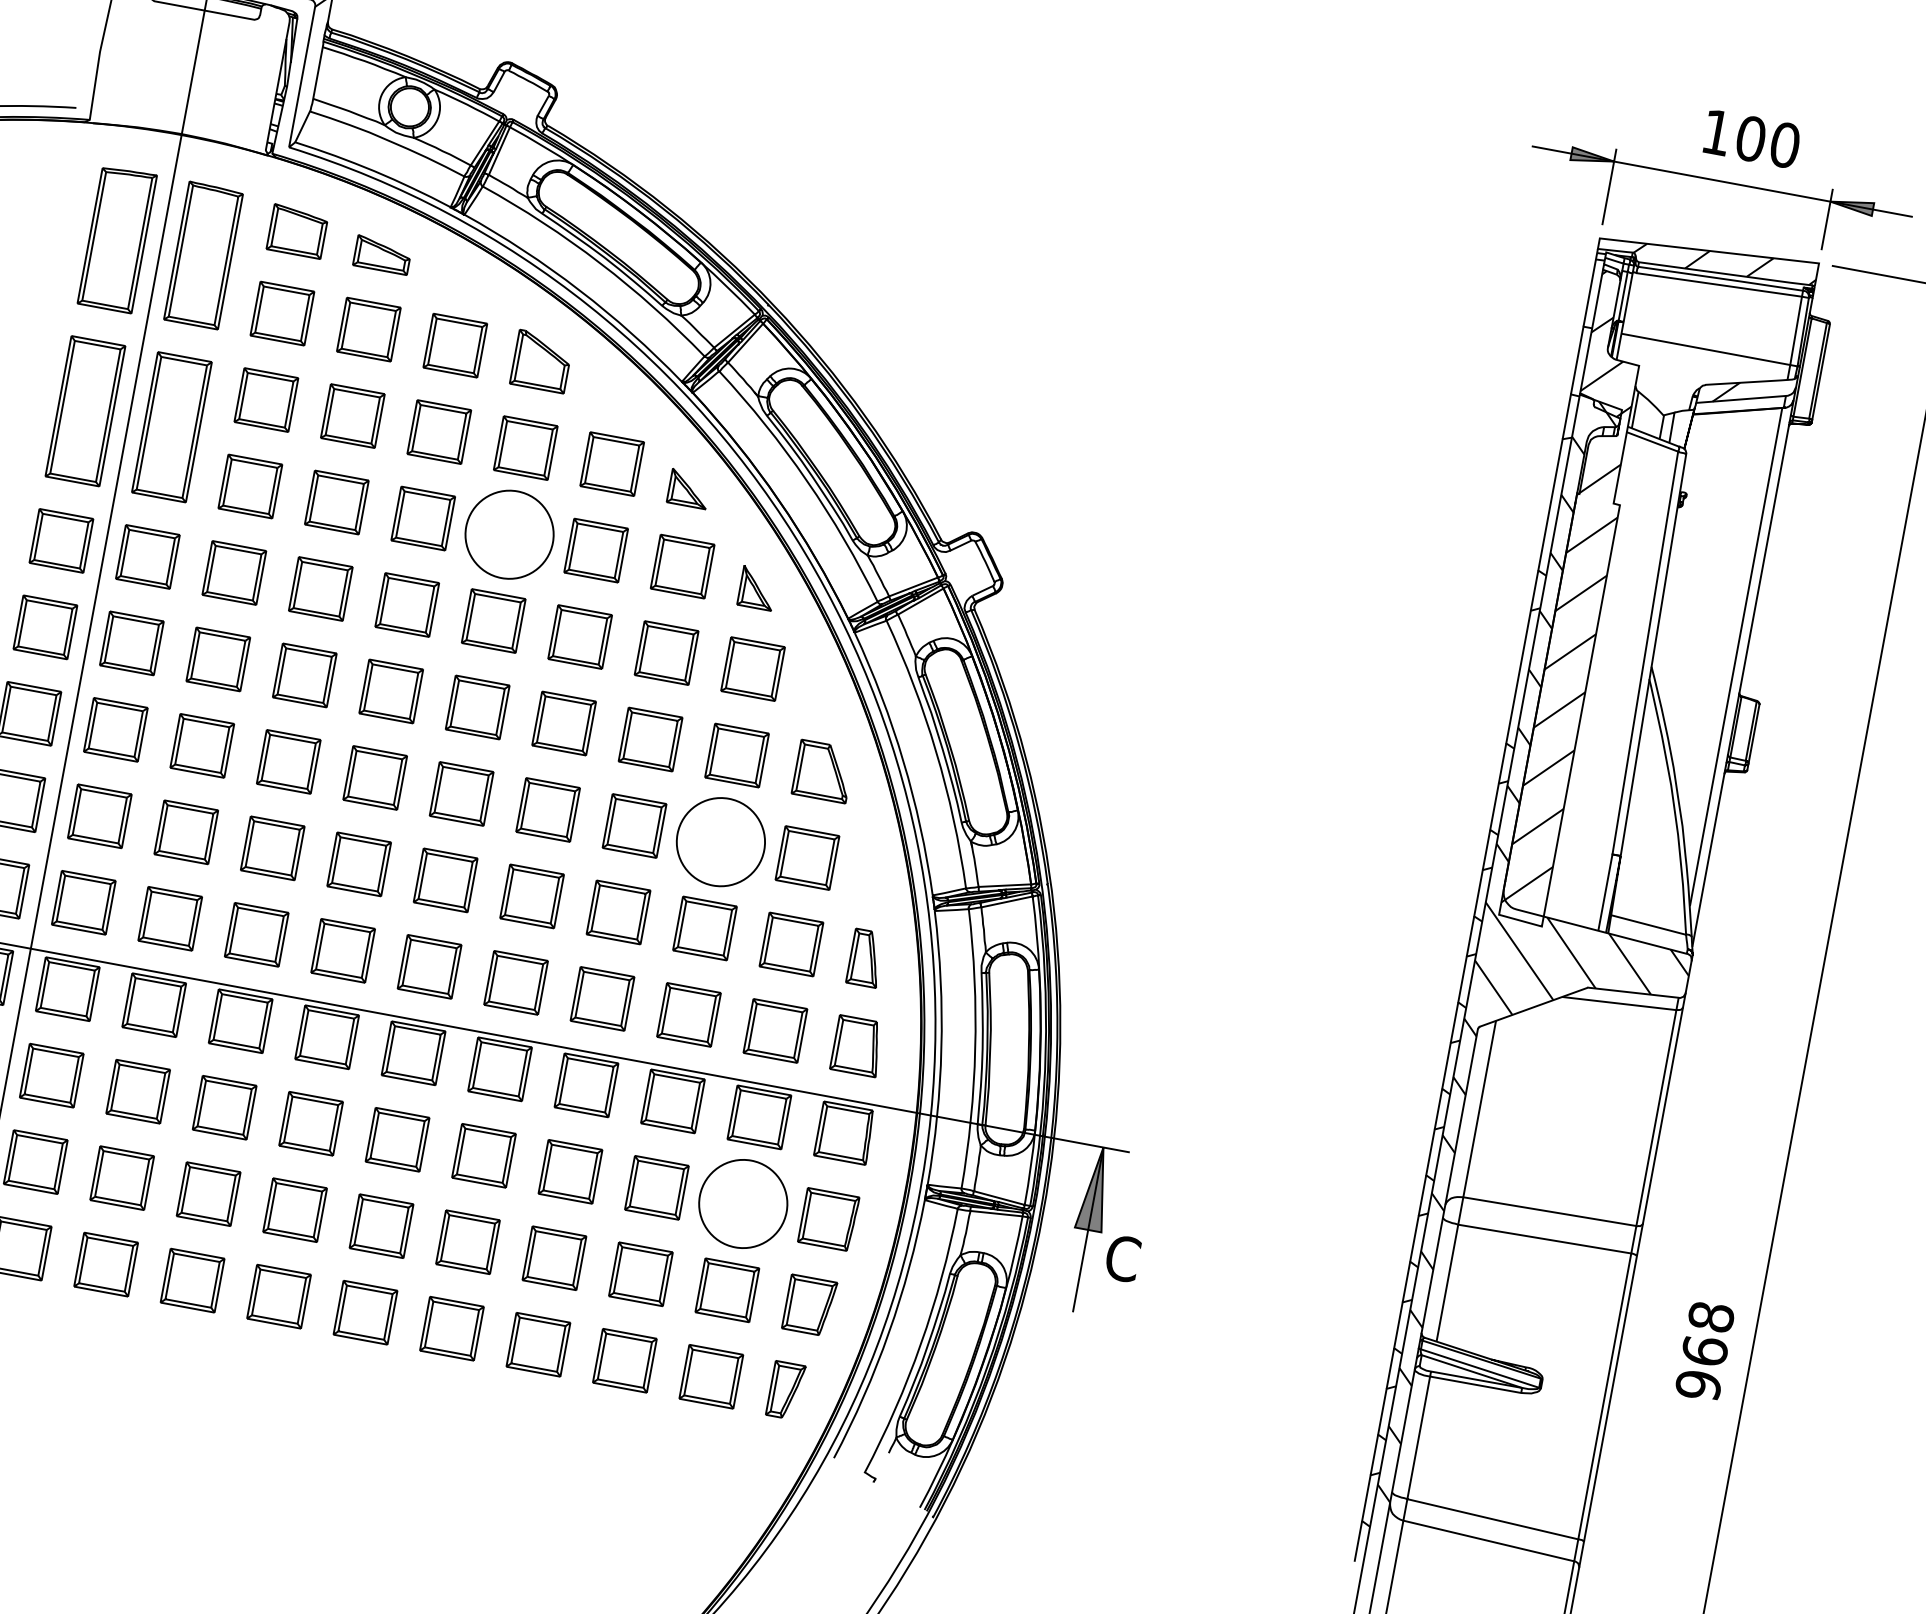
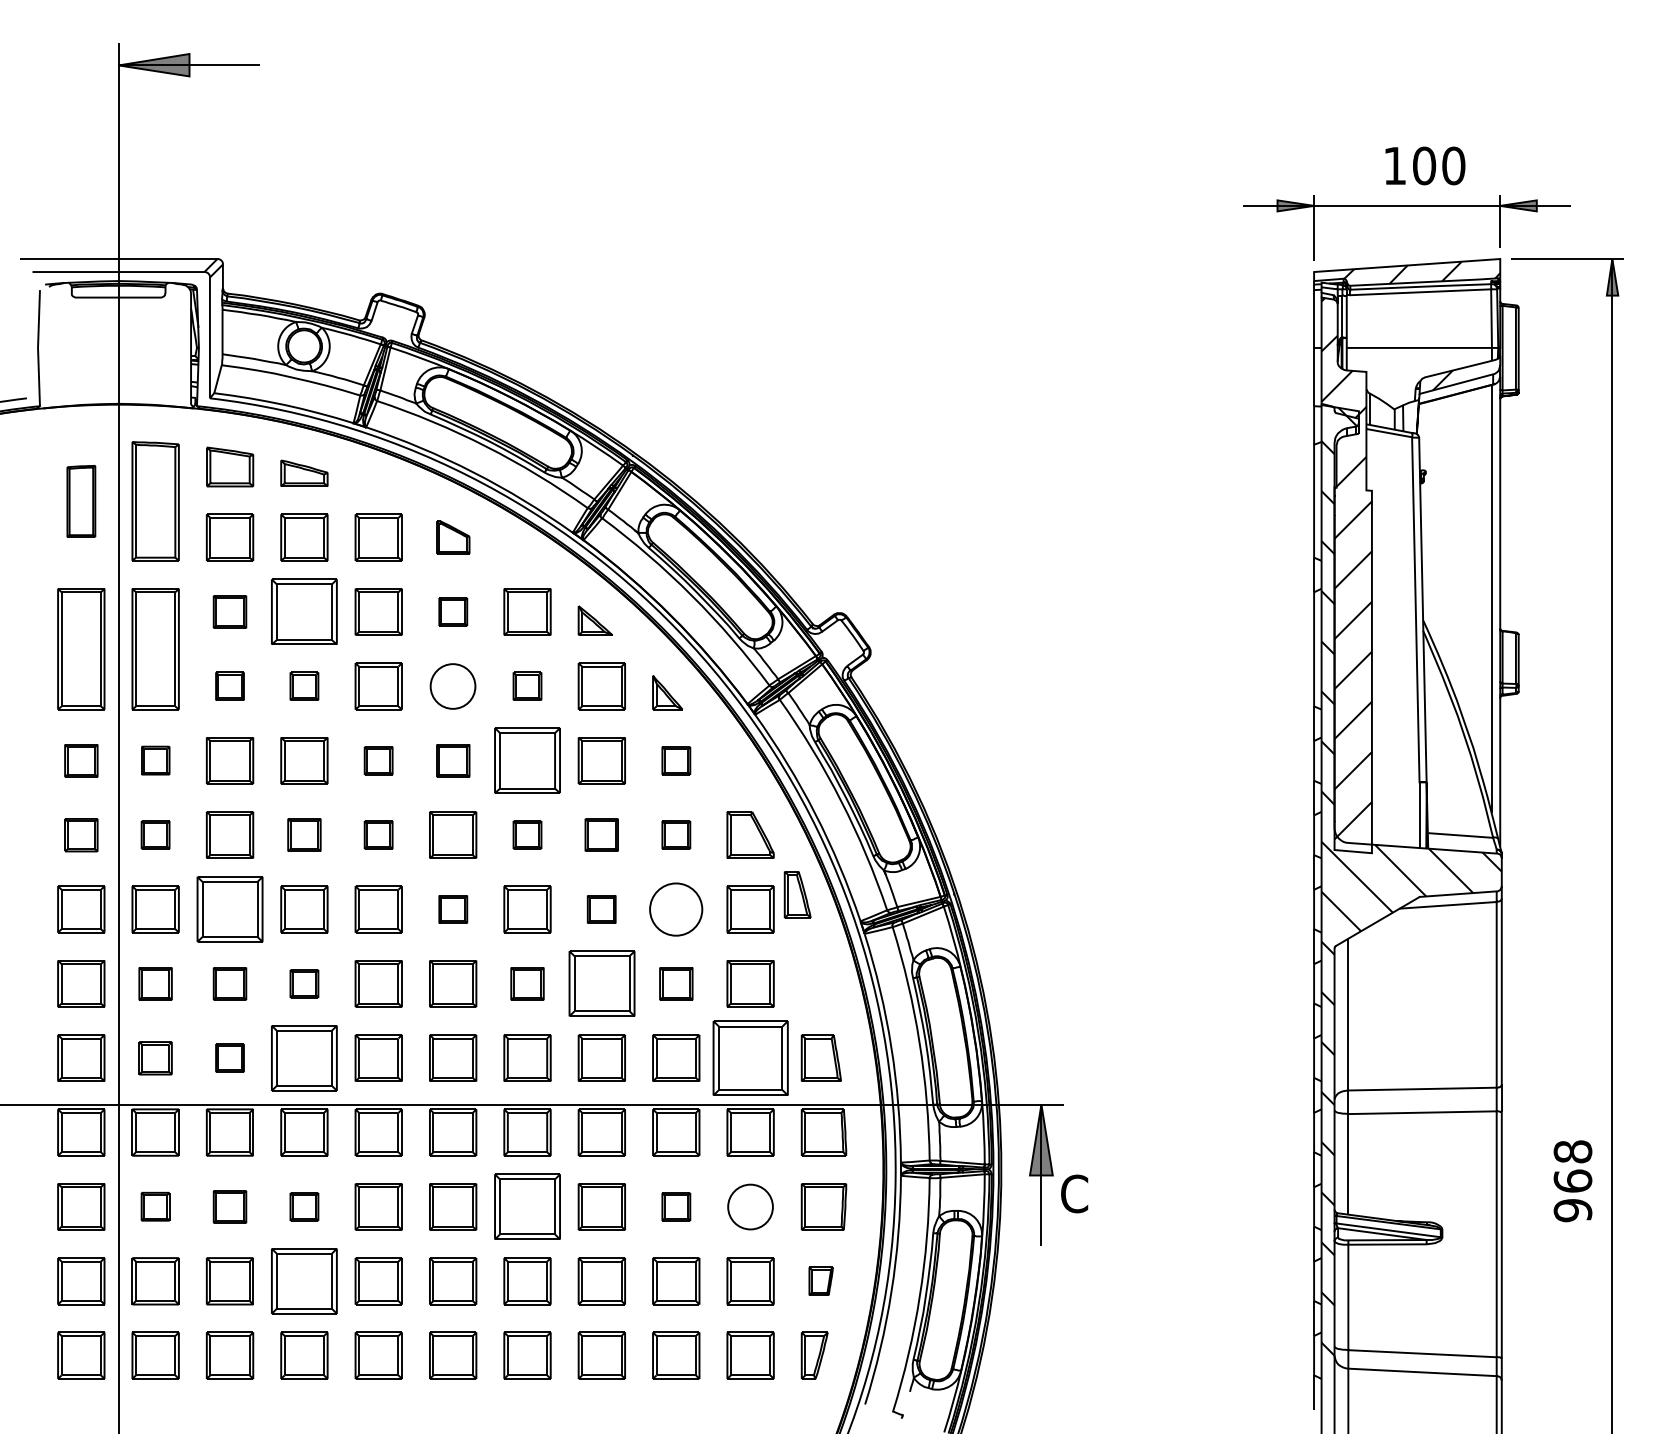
part: (117, 239) -> (81, 501), size x0.6
part: (542, 361) -> (453, 537), size x0.7
part: (265, 399) -> (229, 611), size x0.7
part: (353, 415) -> (304, 611), size x1.4
part: (526, 447) -> (453, 611), size x0.6
part: (249, 486) -> (229, 686), size x0.6
part: (336, 502) -> (304, 686), size x0.6
circle: (508, 534) -> (452, 686), size x0.6
part: (61, 540) -> (81, 760), size x0.7
part: (596, 550) -> (527, 686), size x0.6
part: (147, 556) -> (155, 760), size x0.6
part: (406, 604) -> (378, 760), size x0.6
part: (494, 620) -> (453, 760), size x0.7
part: (45, 627) -> (81, 835), size x0.7
part: (580, 636) -> (527, 760), size x1.4
part: (131, 642) -> (155, 834), size x0.6
part: (753, 668) -> (676, 760), size x0.6
part: (305, 674) -> (304, 834), size x0.7
part: (391, 690) -> (378, 834), size x0.6
part: (564, 722) -> (527, 834), size x0.6
part: (650, 738) -> (601, 834), size x0.7
part: (201, 745) -> (229, 909), size x1.4
part: (737, 754) -> (676, 834), size x0.6
part: (462, 794) -> (453, 909), size x0.6
part: (99, 815) -> (155, 983), size x0.7
part: (634, 825) -> (601, 909), size x0.6
part: (185, 831) -> (229, 983), size x0.7
circle: (720, 841) -> (675, 909), size x0.7
part: (272, 848) -> (304, 983), size x0.6
part: (532, 896) -> (527, 983), size x0.7
part: (83, 903) -> (155, 1058), size x0.7
part: (618, 911) -> (601, 983), size x1.4
part: (169, 917) -> (229, 1057), size x0.6
part: (705, 928) -> (676, 983), size x0.7
part: (256, 934) -> (304, 1057), size x1.4
part: (865, 957) -> (797, 894), moved
part: (775, 1030) -> (750, 1057), size x1.6
part: (51, 1075) -> (155, 1206), size x0.6
part: (137, 1091) -> (229, 1206), size x0.7
part: (224, 1107) -> (304, 1206), size x0.6
part: (484, 1155) -> (527, 1206), size x1.4
part: (657, 1187) -> (676, 1206), size x0.6
part: (208, 1194) -> (304, 1281), size x1.4
circle: (743, 1203) -> (750, 1206), size x0.6
part: (808, 1305) -> (820, 1281), size x0.6

